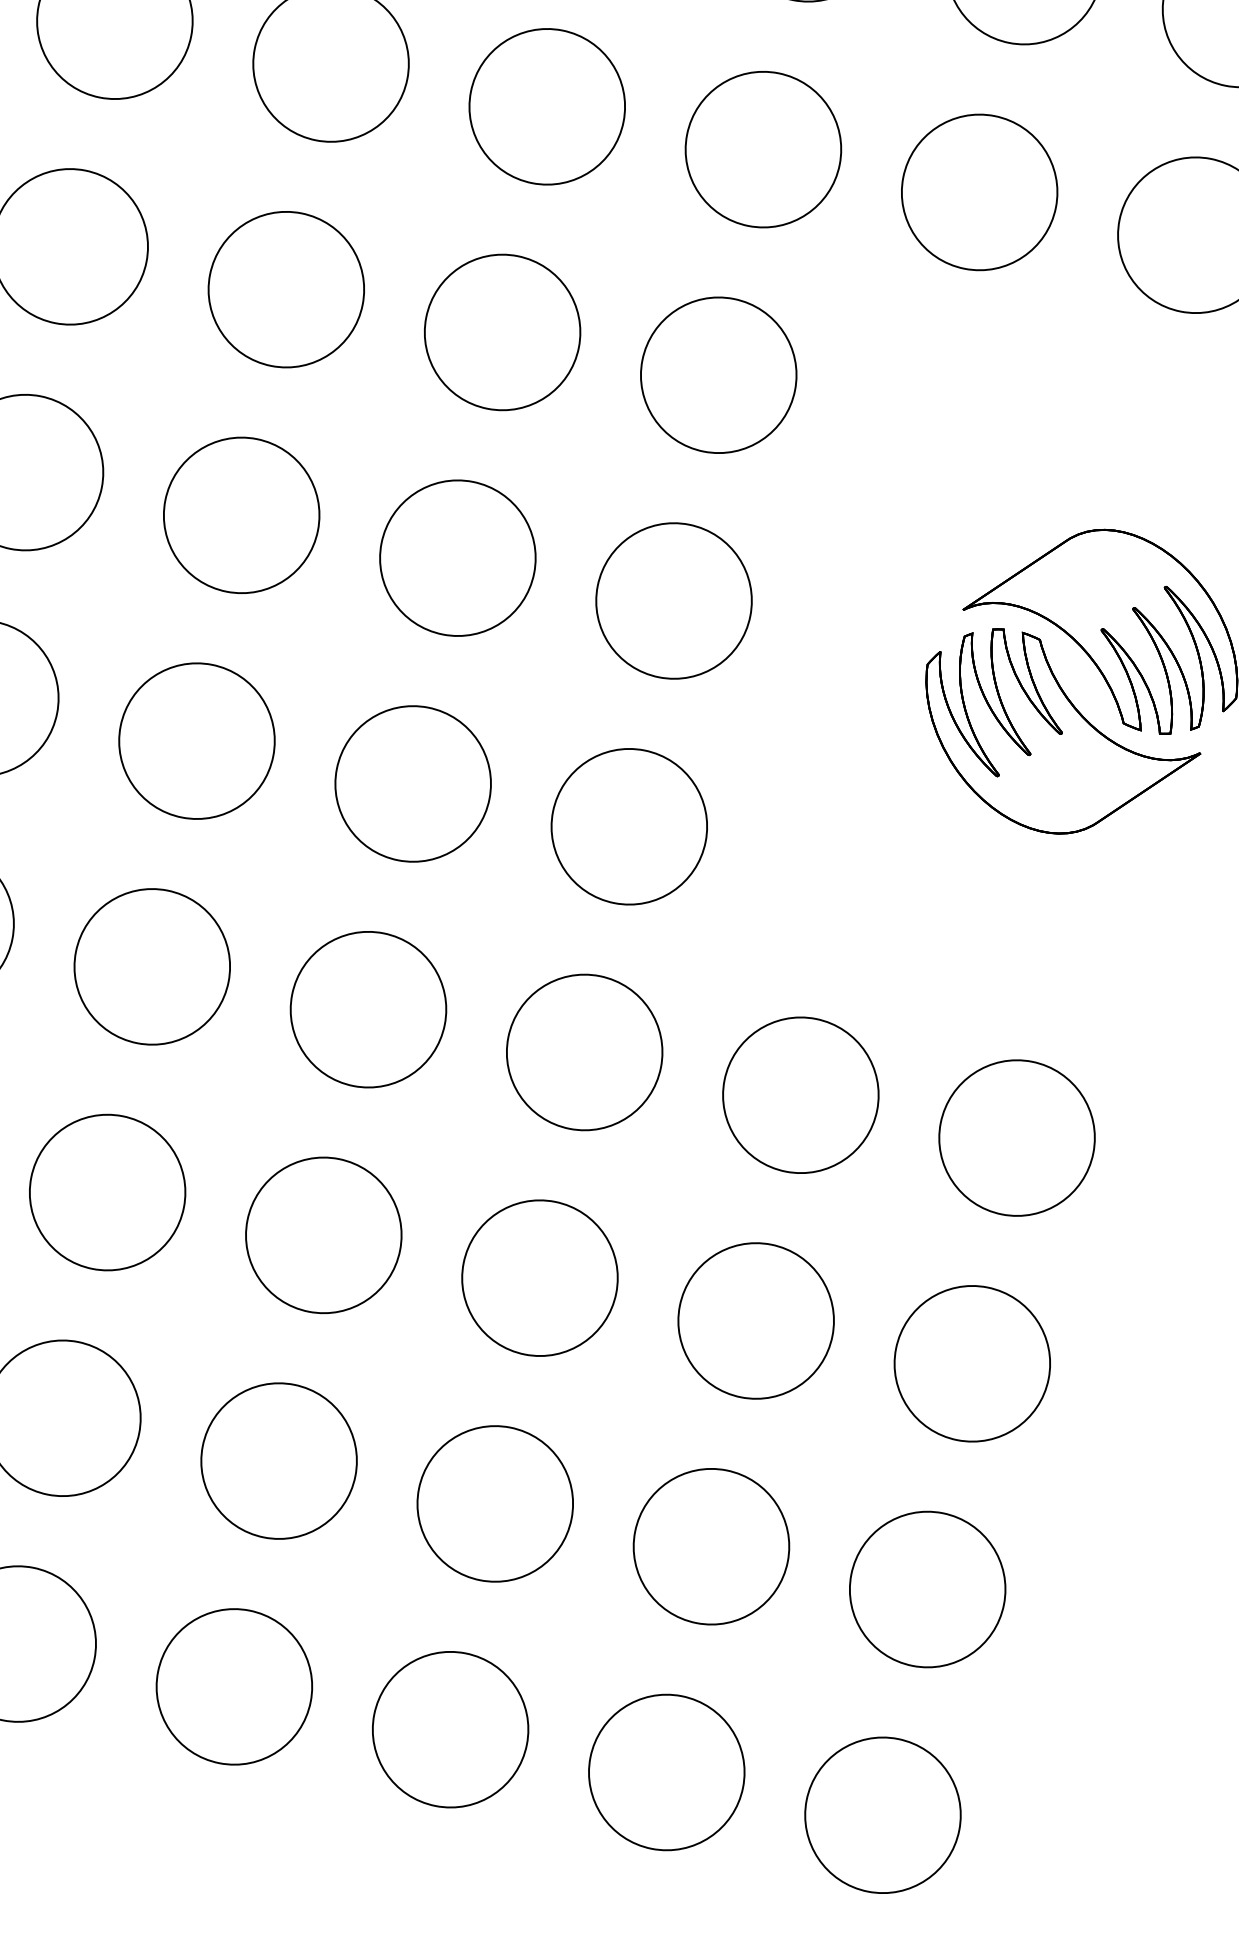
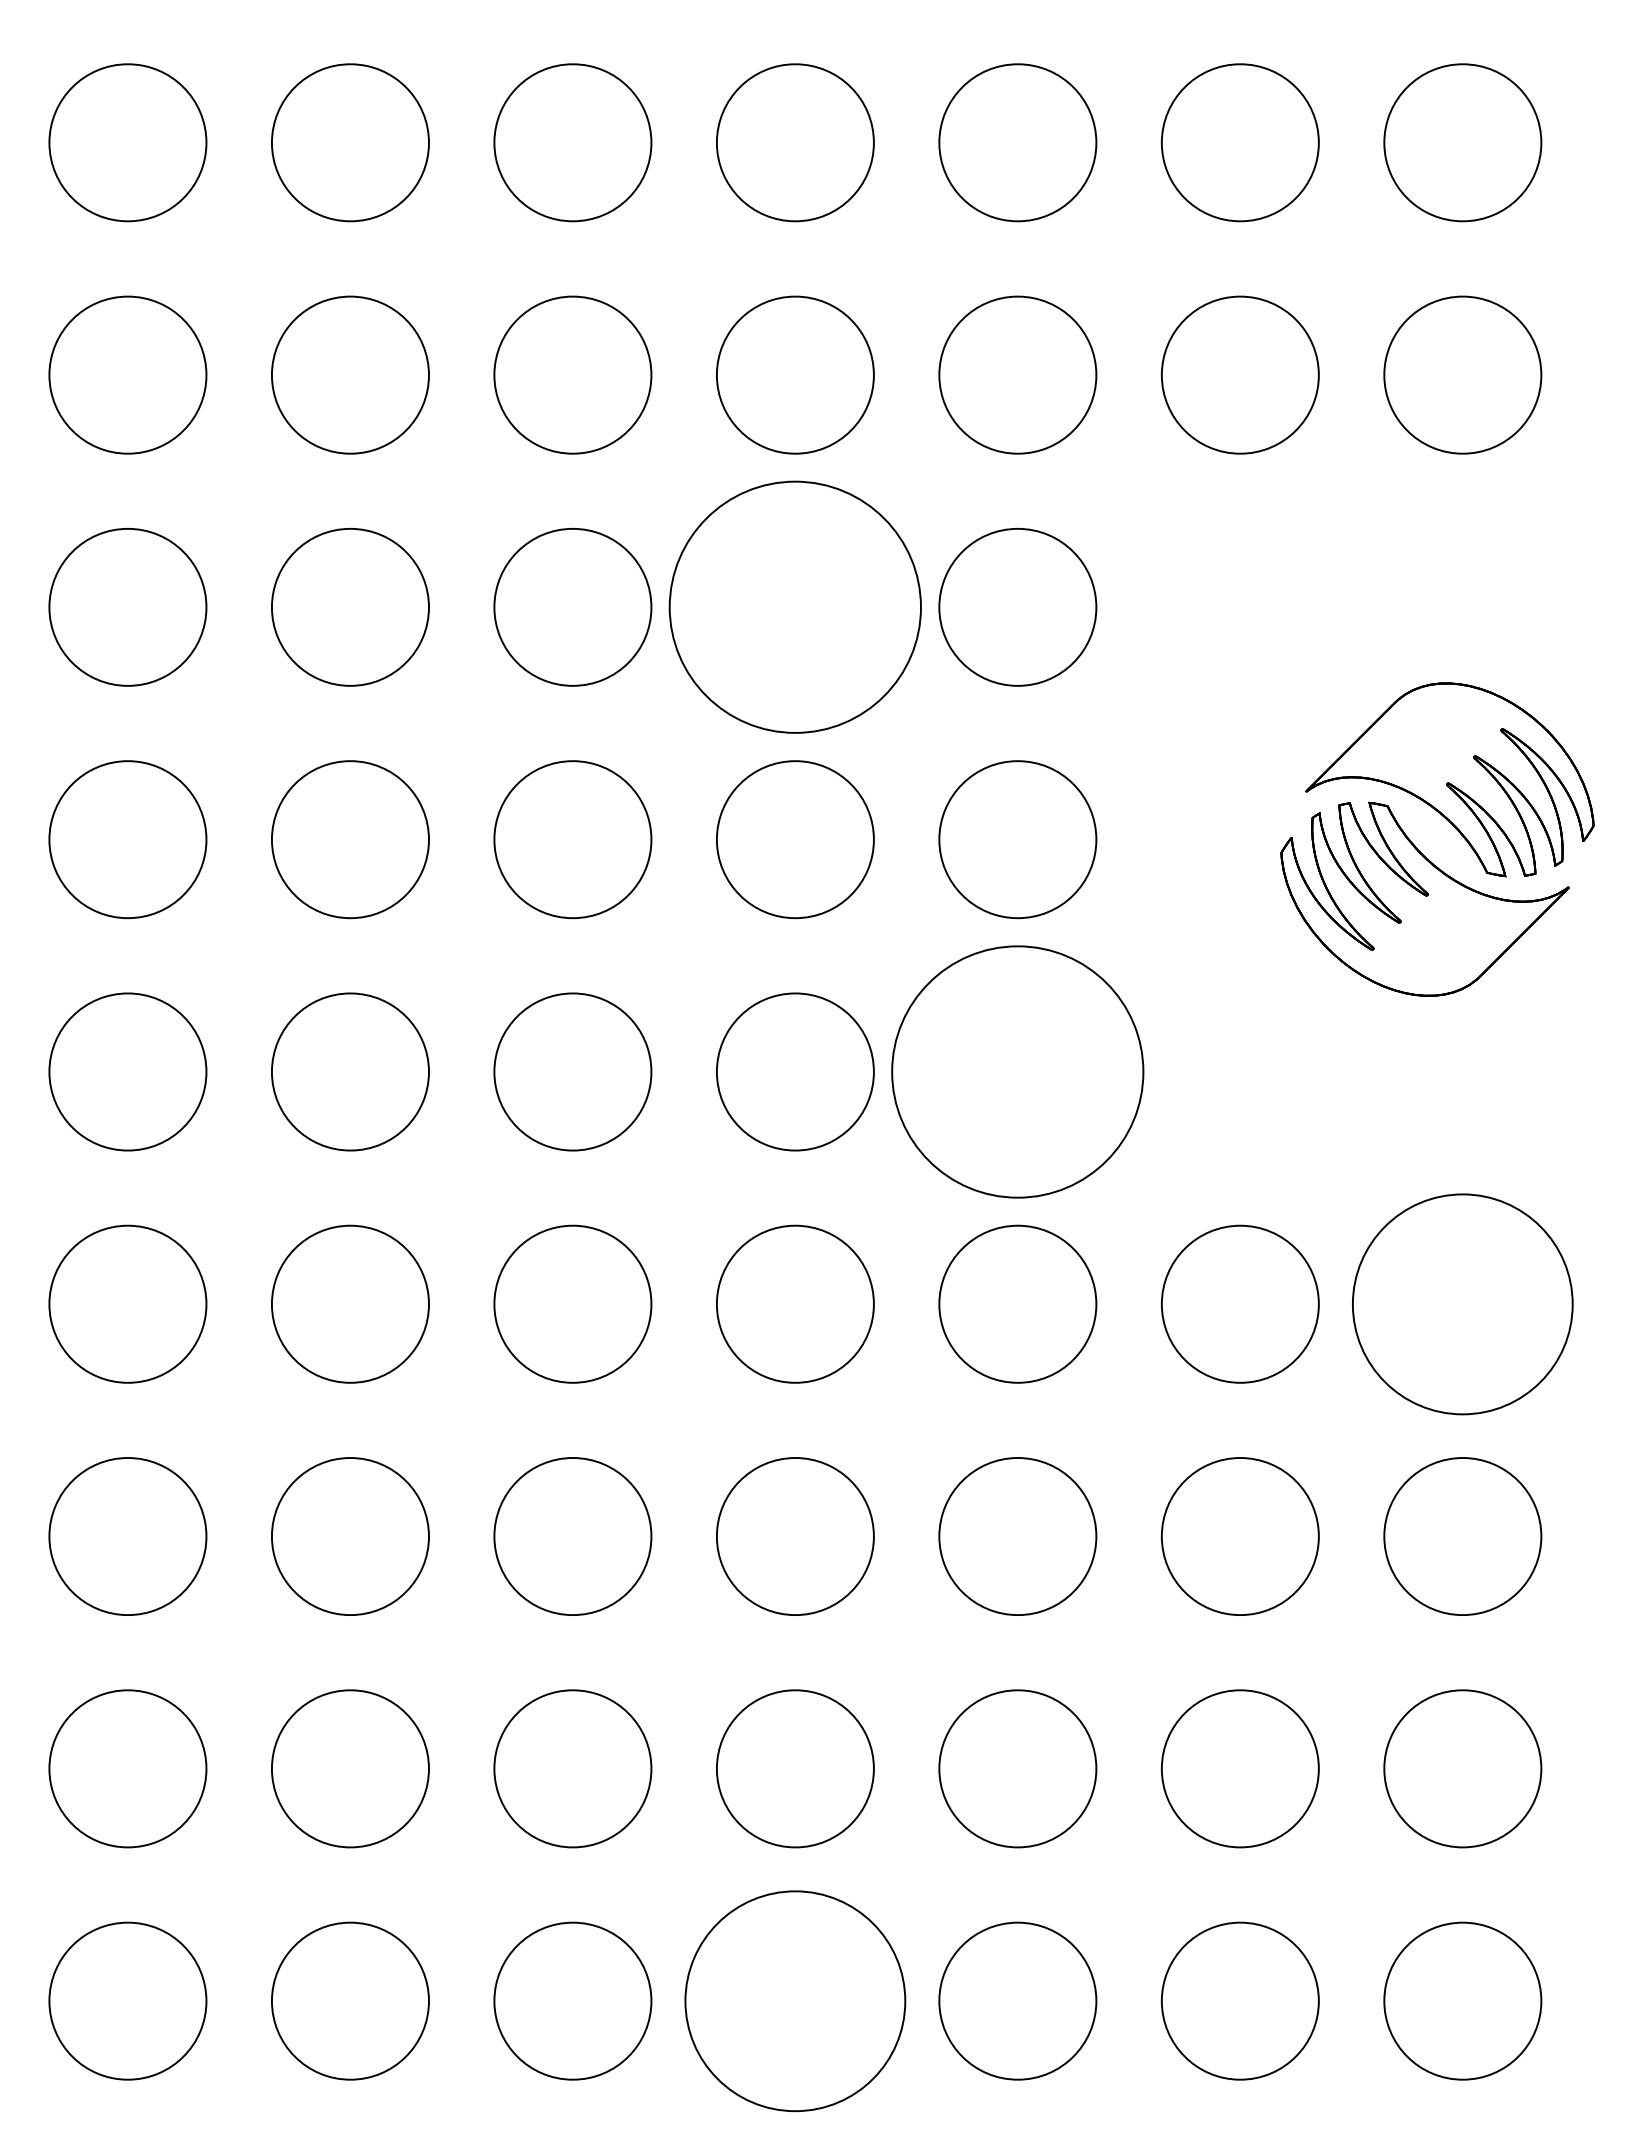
part: (502, 332) -> (795, 607), size x1.6
part: (629, 826) -> (1017, 1071), size x1.6
part: (1016, 1137) -> (1462, 1303), size x1.4
part: (234, 1686) -> (795, 2000), size x1.4

